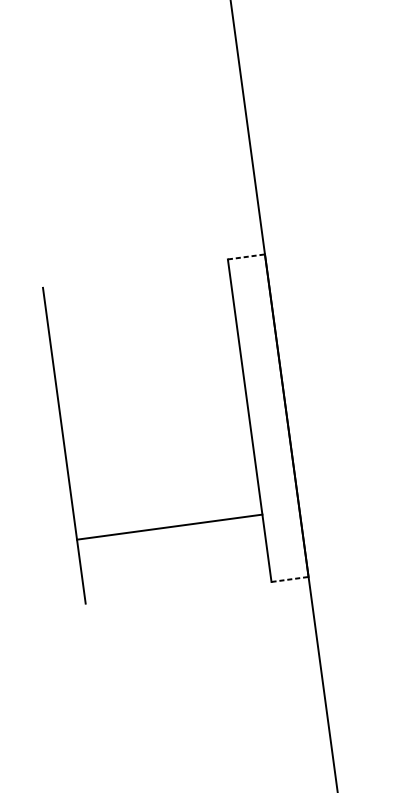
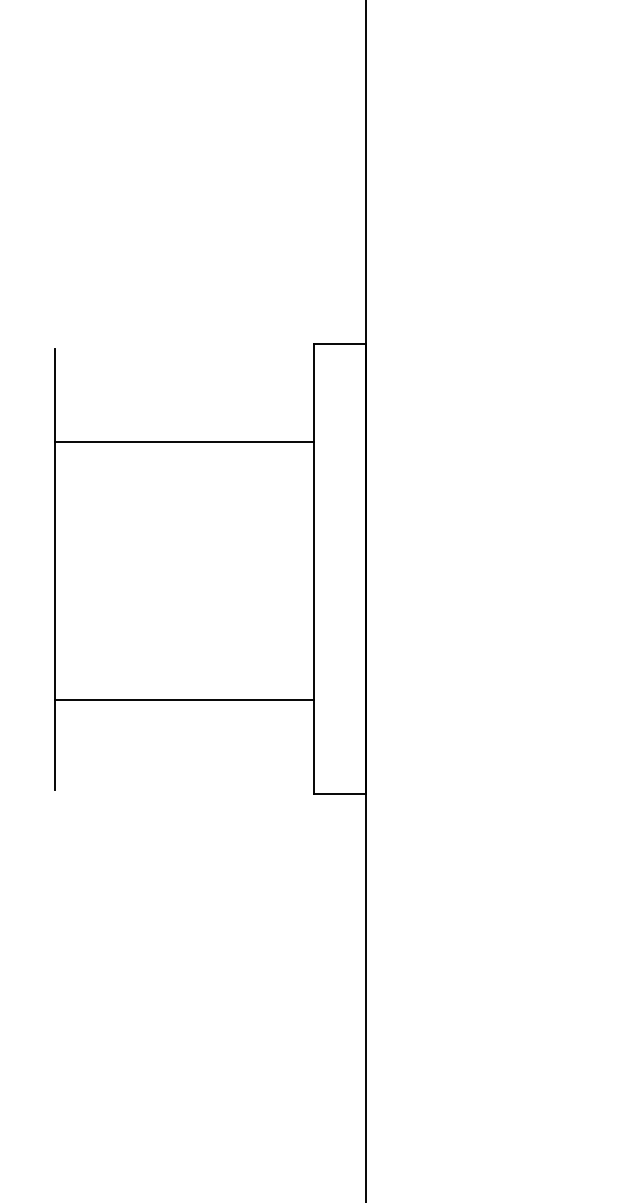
line: (246, 257) -> (339, 344), dashed -> solid
line: (144, 341) -> (184, 441), added
line: (289, 579) -> (339, 794), dashed -> solid

